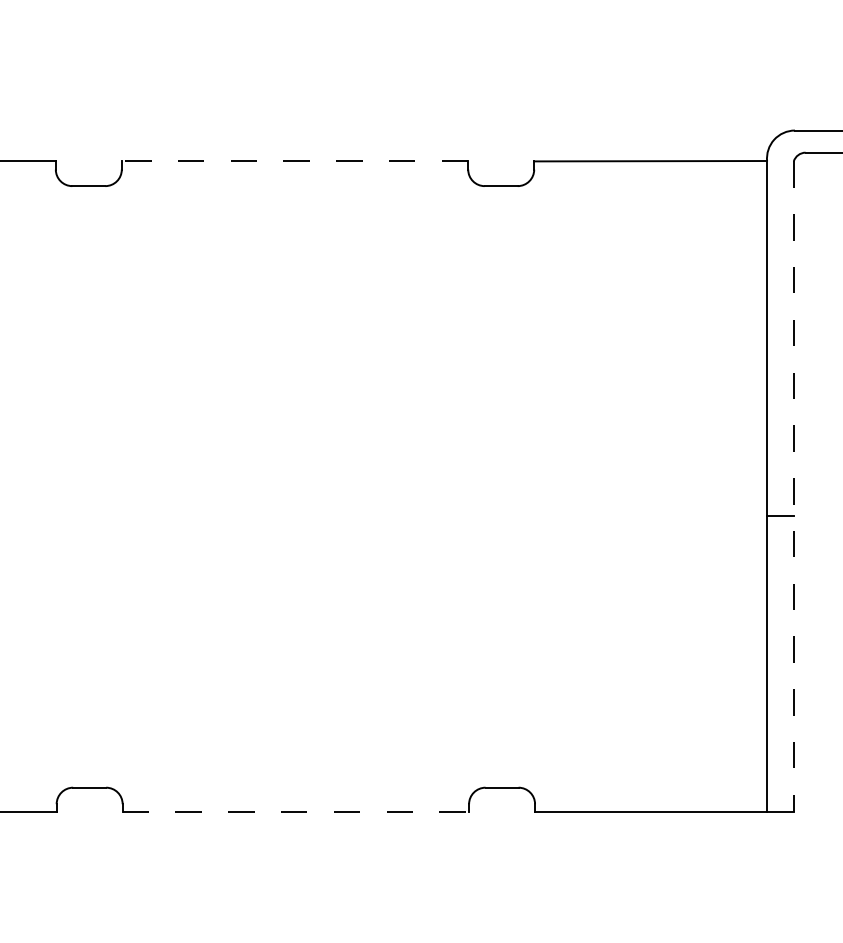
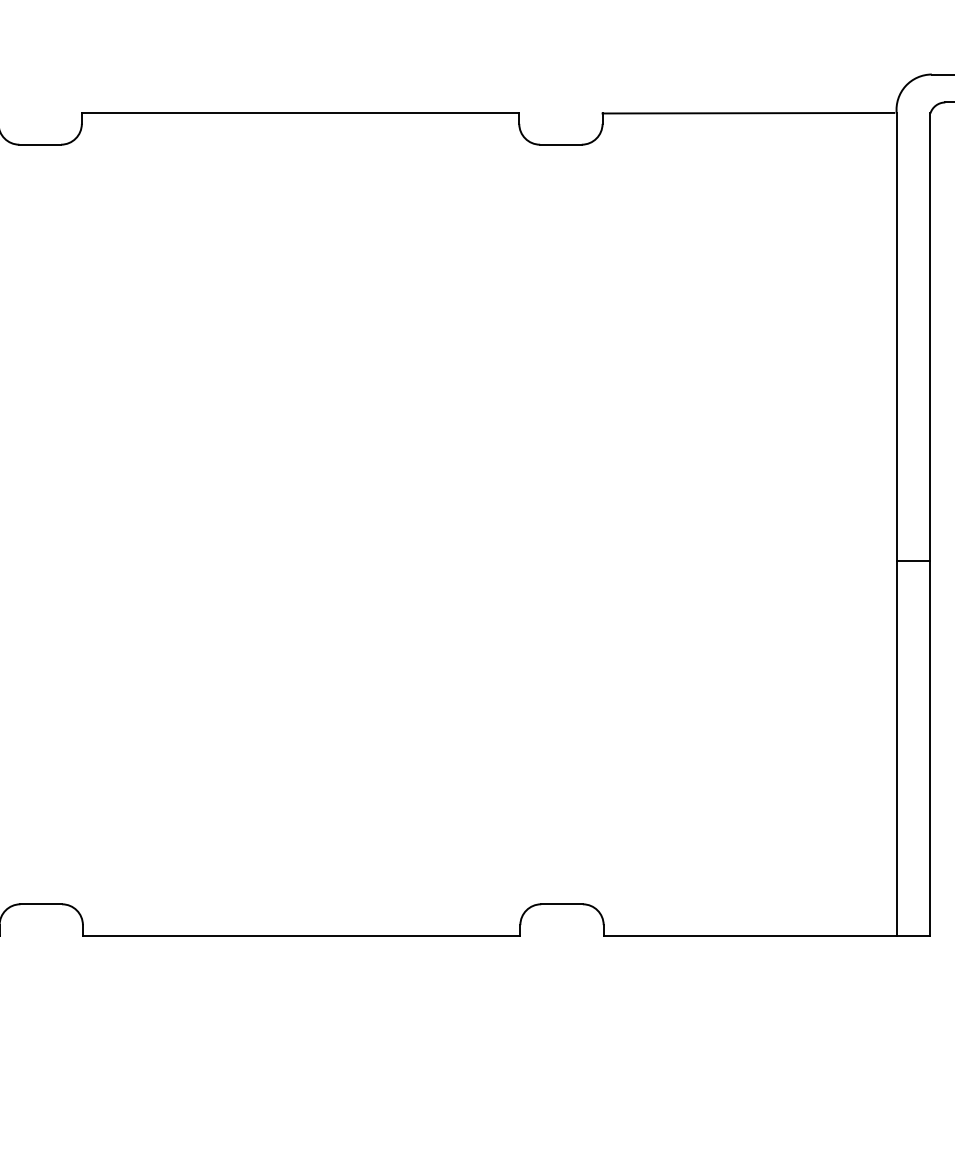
line: (294, 161) -> (299, 113), dashed -> solid
line: (793, 486) -> (930, 523), dashed -> solid
line: (296, 812) -> (302, 935), dashed -> solid

